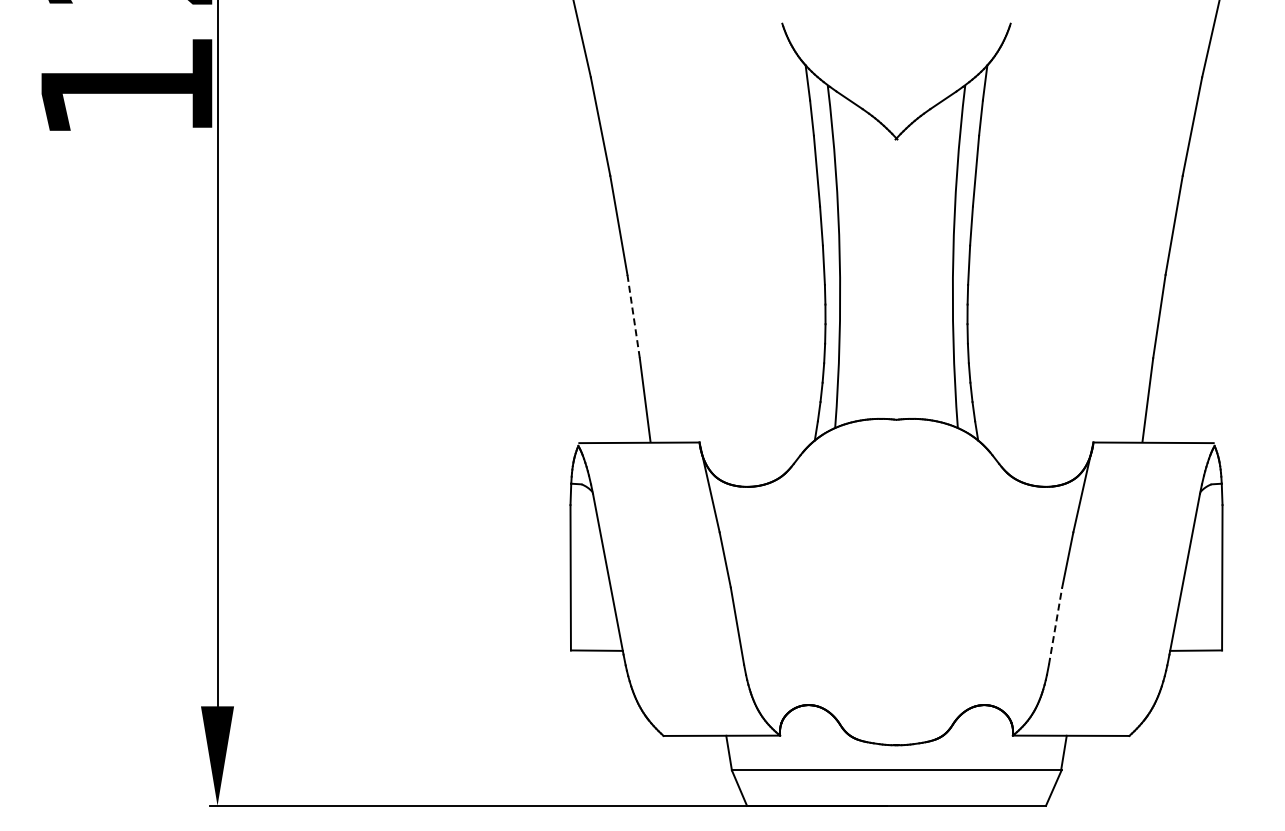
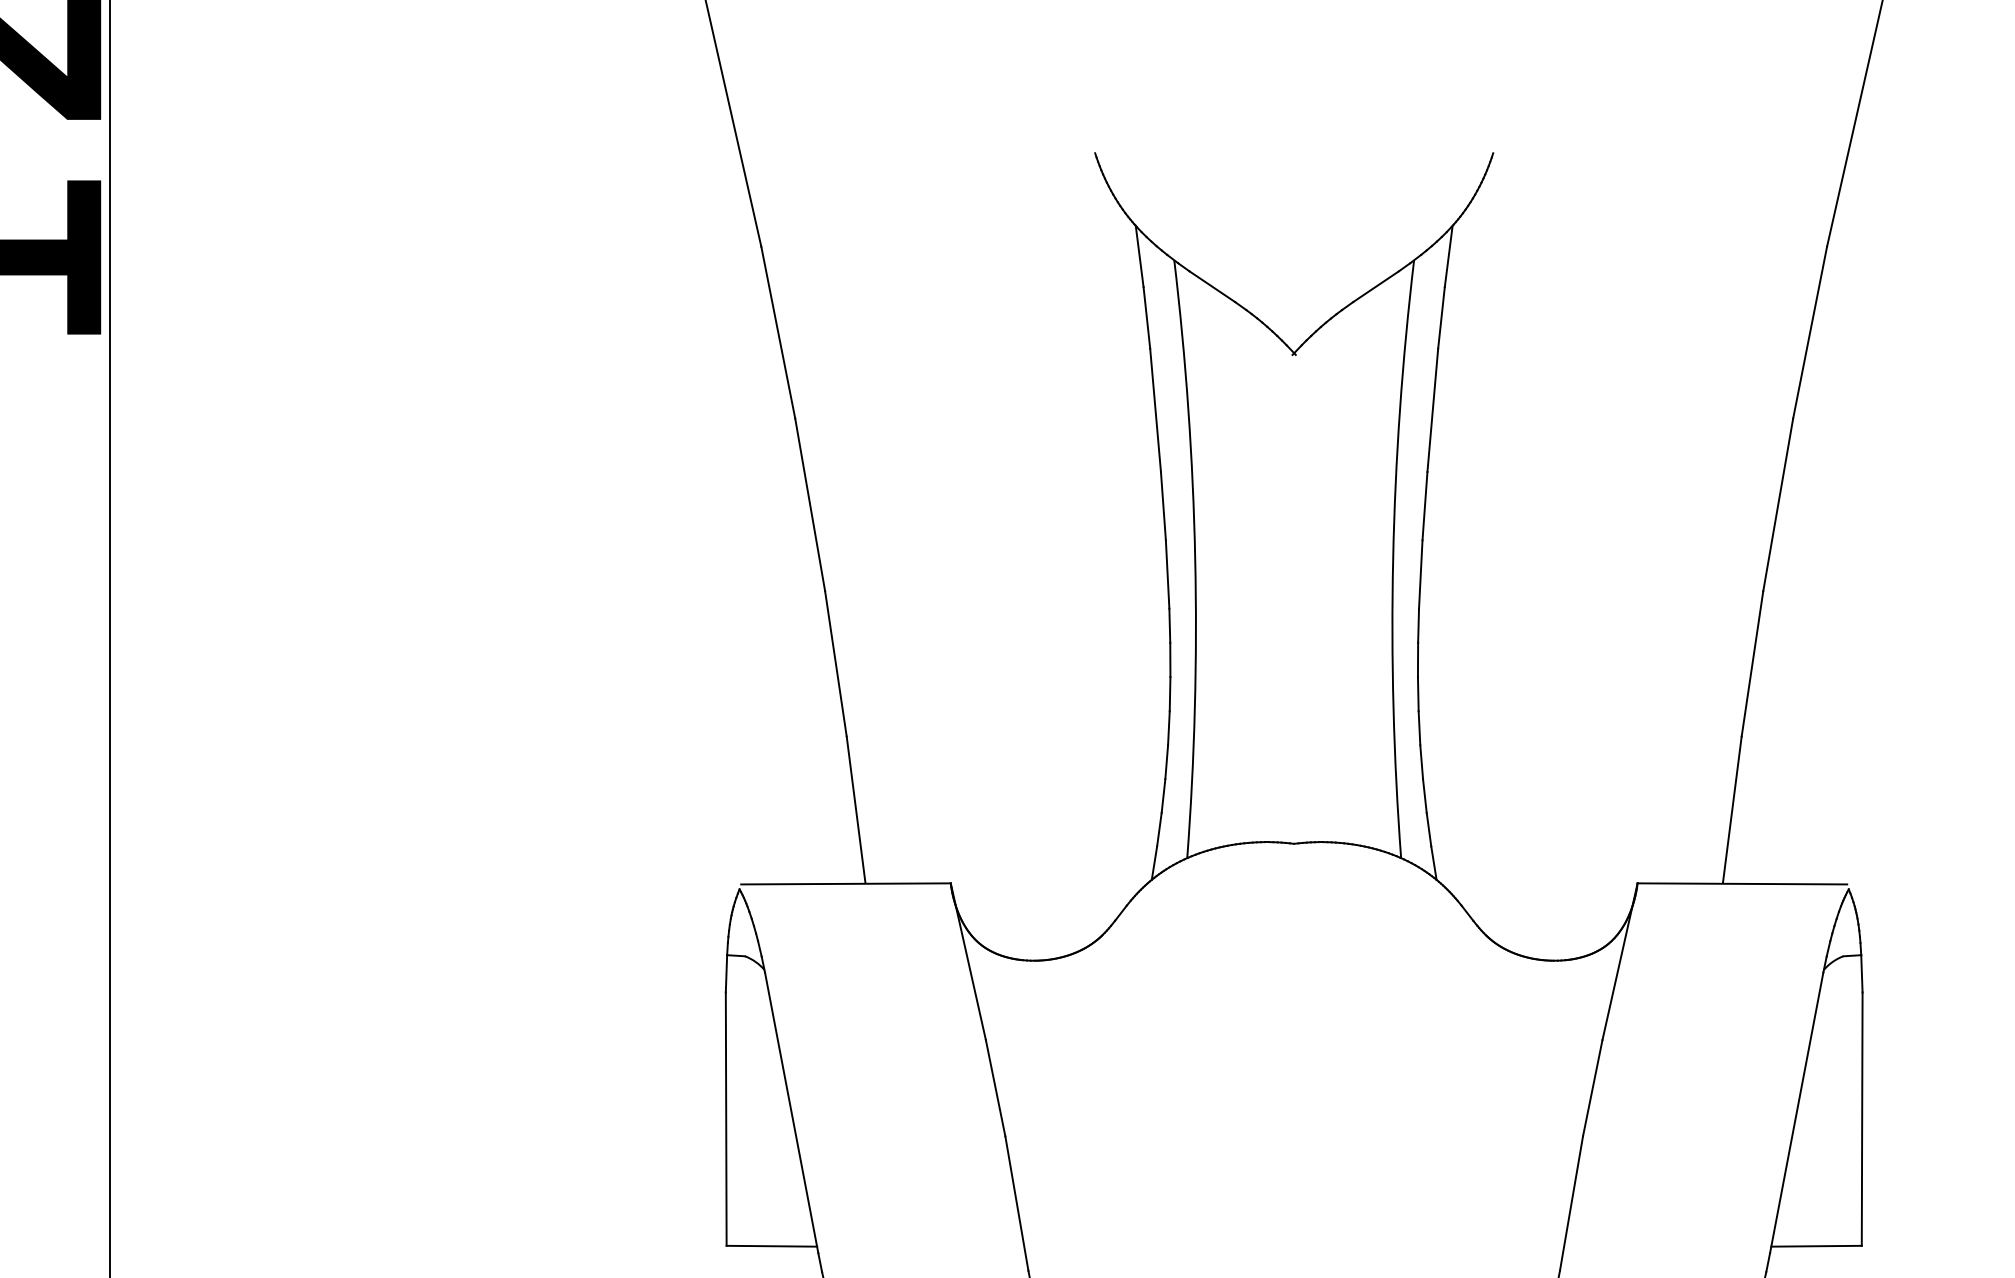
line: (633, 317) -> (835, 665), dashed -> solid
line: (1055, 625) -> (1571, 1202), dashed -> solid

